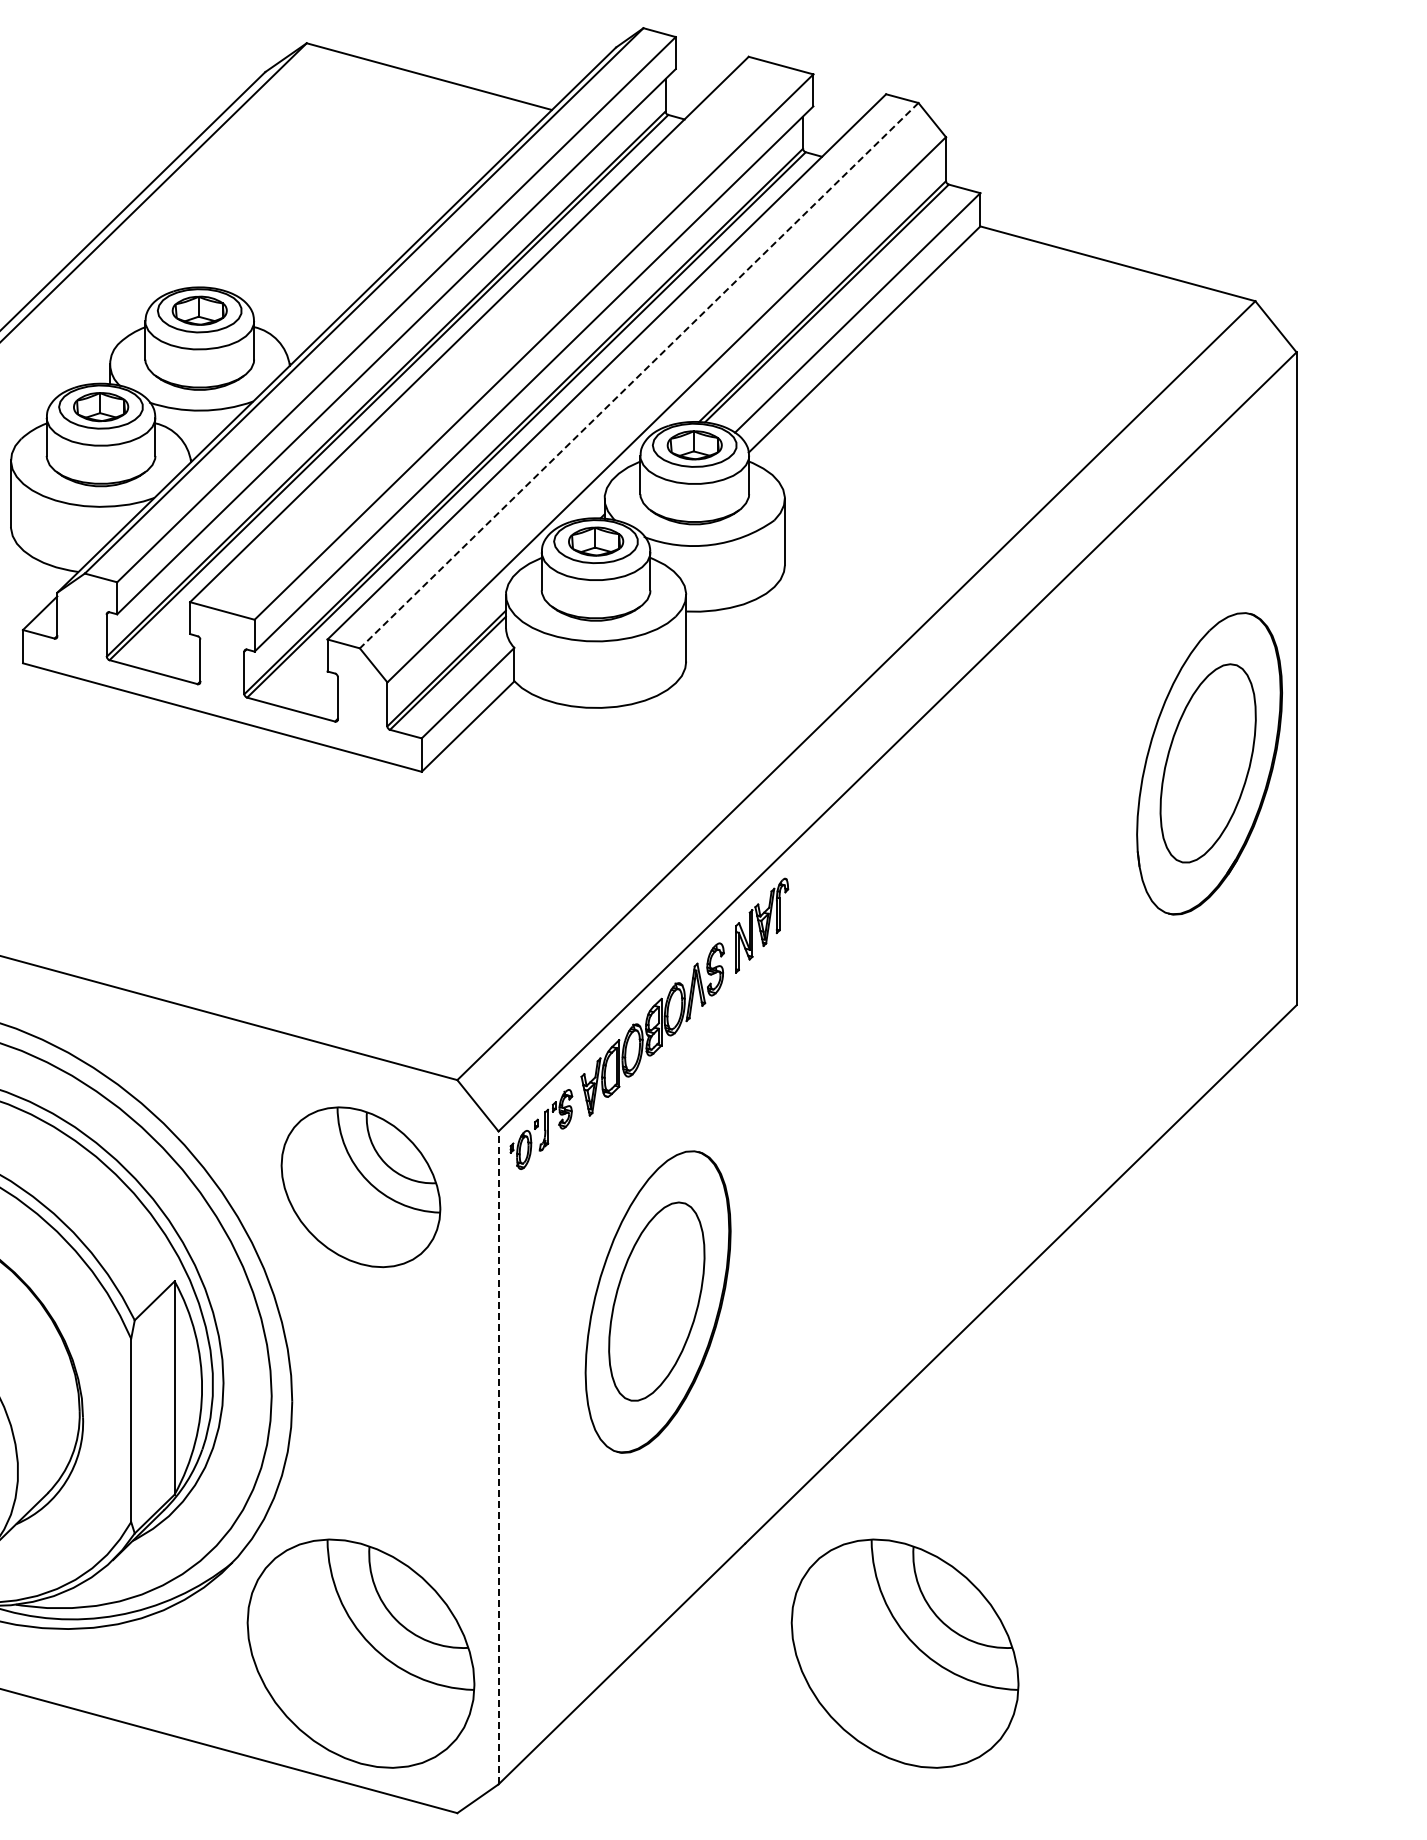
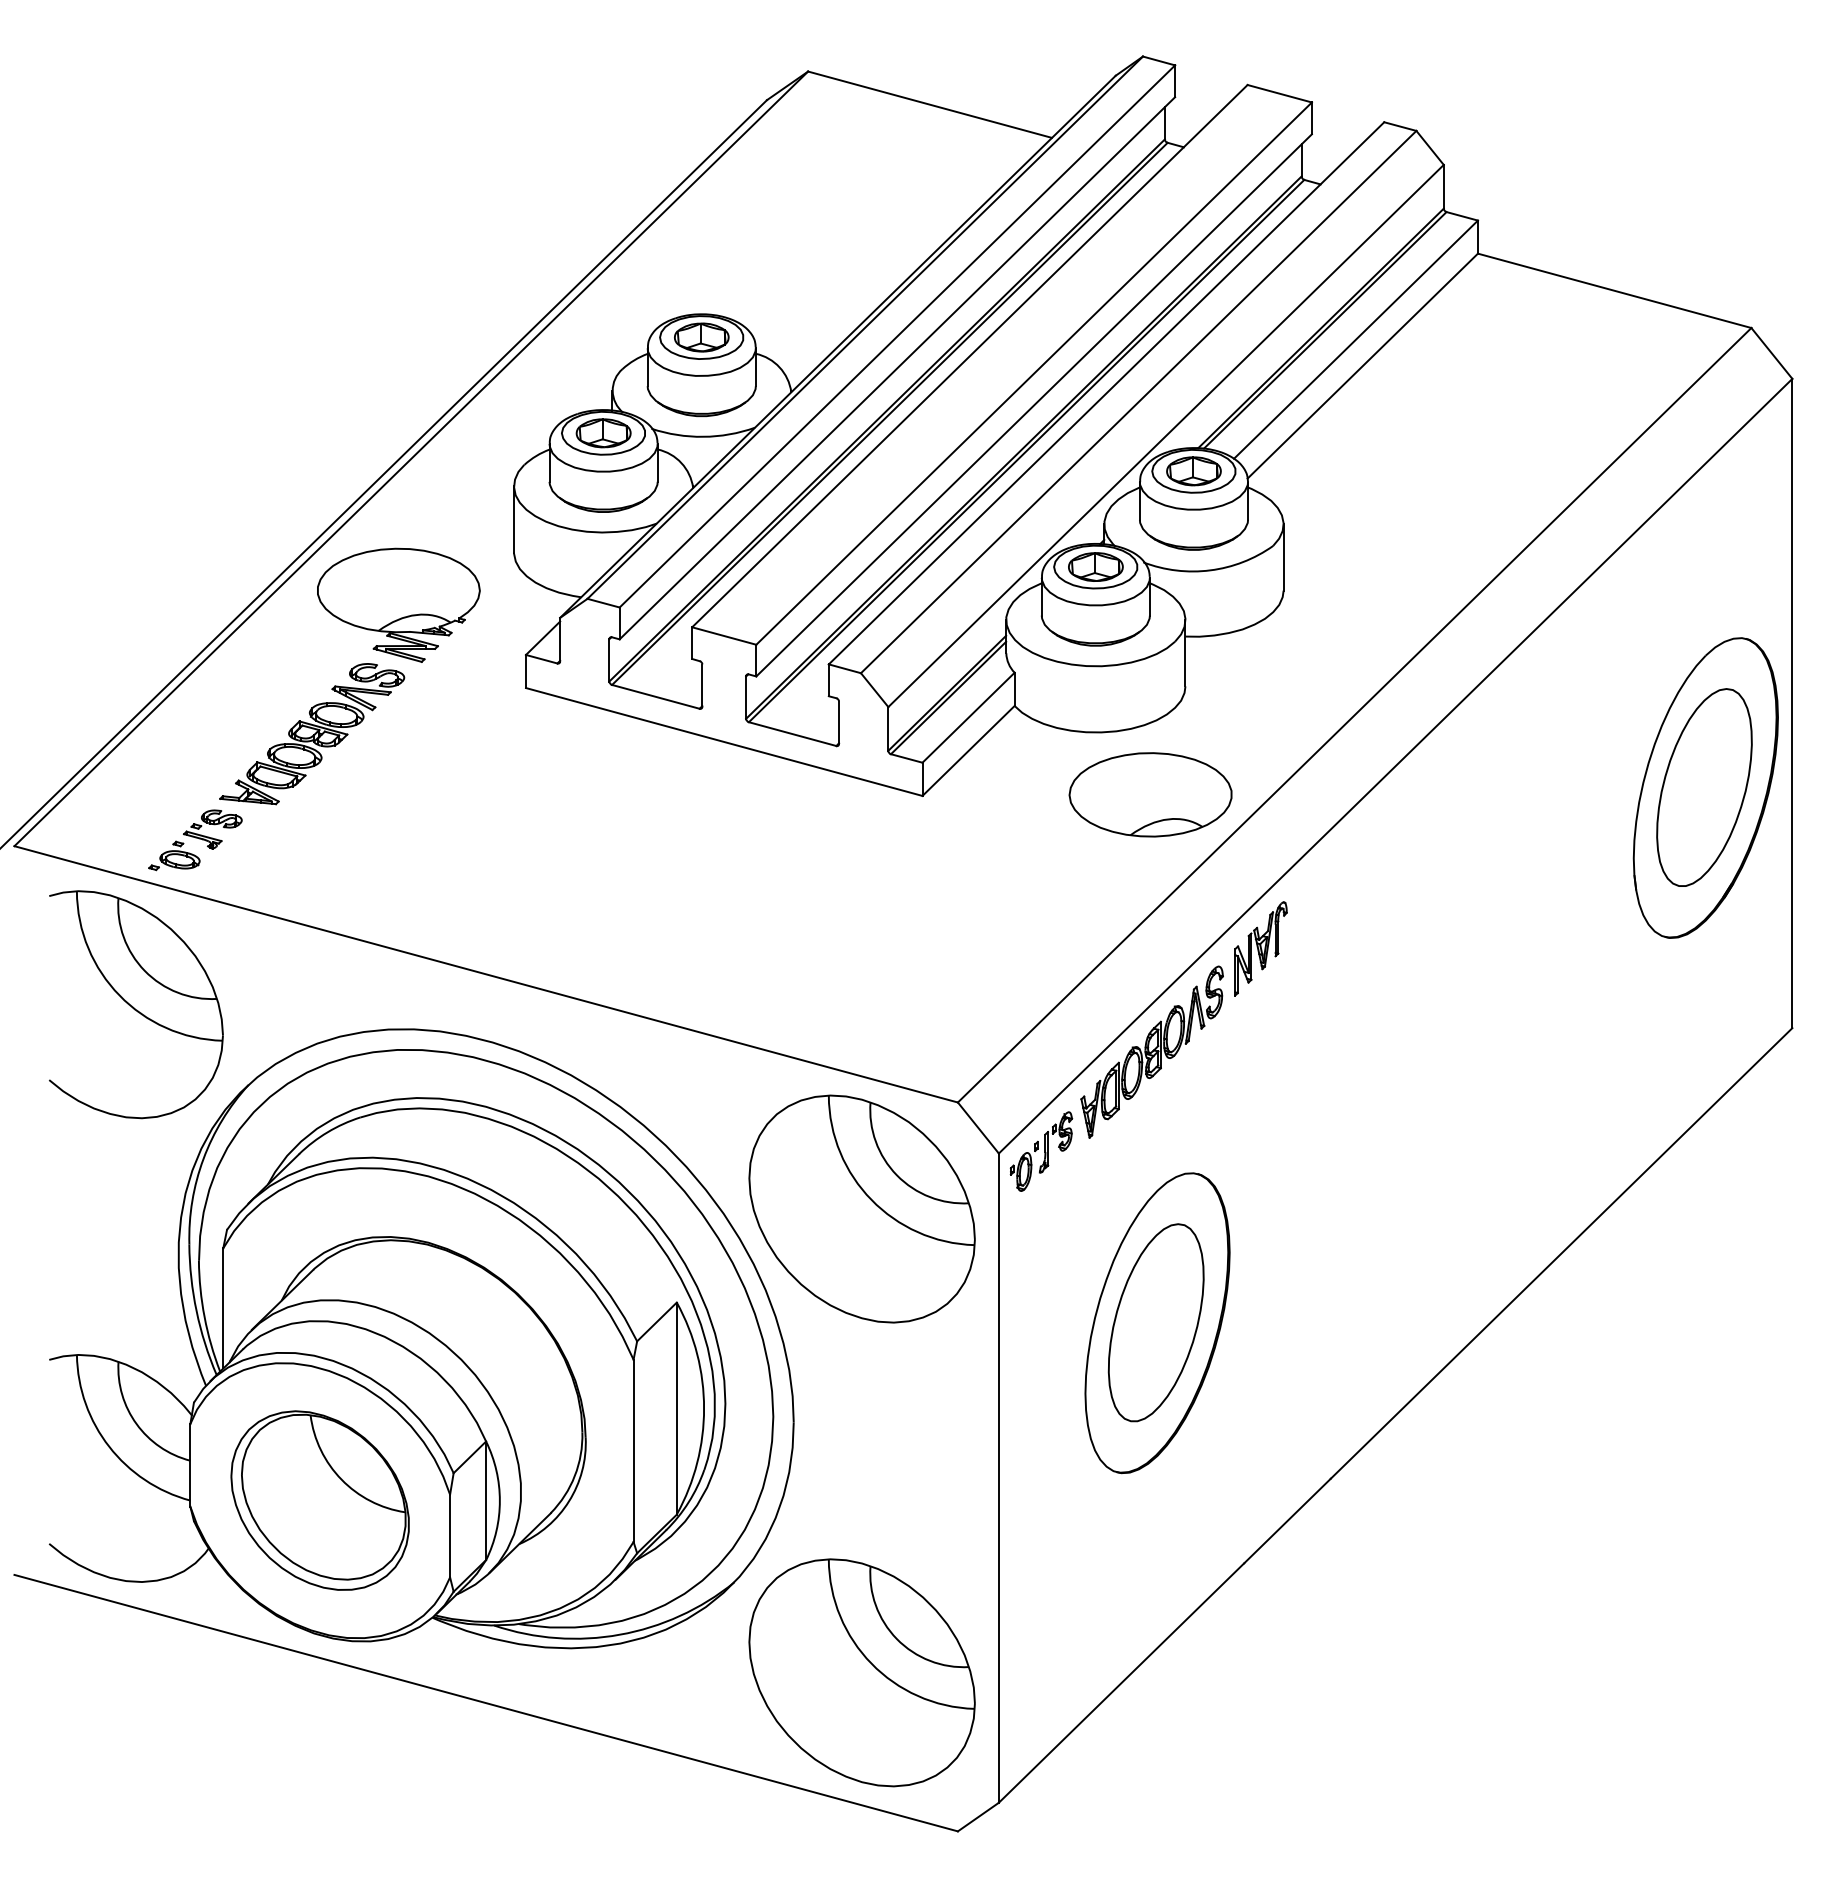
line: (638, 376) -> (1138, 402), dashed -> solid
part: (651, 770) -> (1150, 794), added
part: (360, 1186) -> (861, 1208), size x1.43
line: (498, 1458) -> (998, 1478), dashed -> solid
part: (904, 1653) -> (1402, 1672), removed

